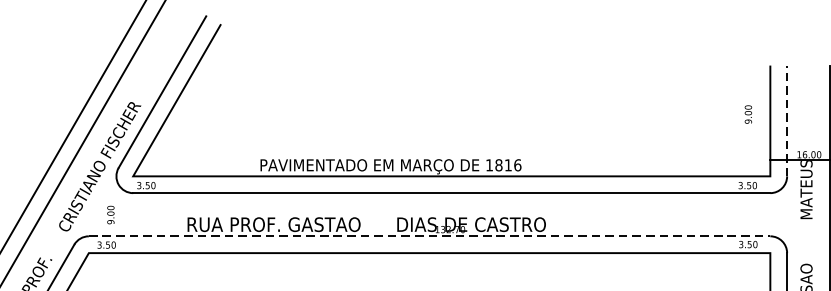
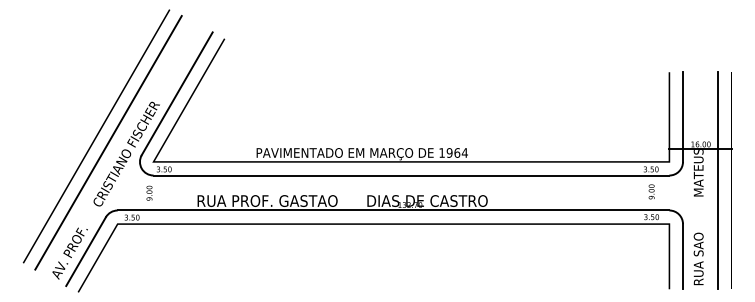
text: (748, 114) -> (651, 191), moved
line: (787, 121) -> (683, 117), dashed -> solid
text: (507, 164) -> (456, 152), 1816 -> 1964
text: (110, 214) -> (149, 192), moved
line: (429, 236) -> (393, 210), dashed -> solid

